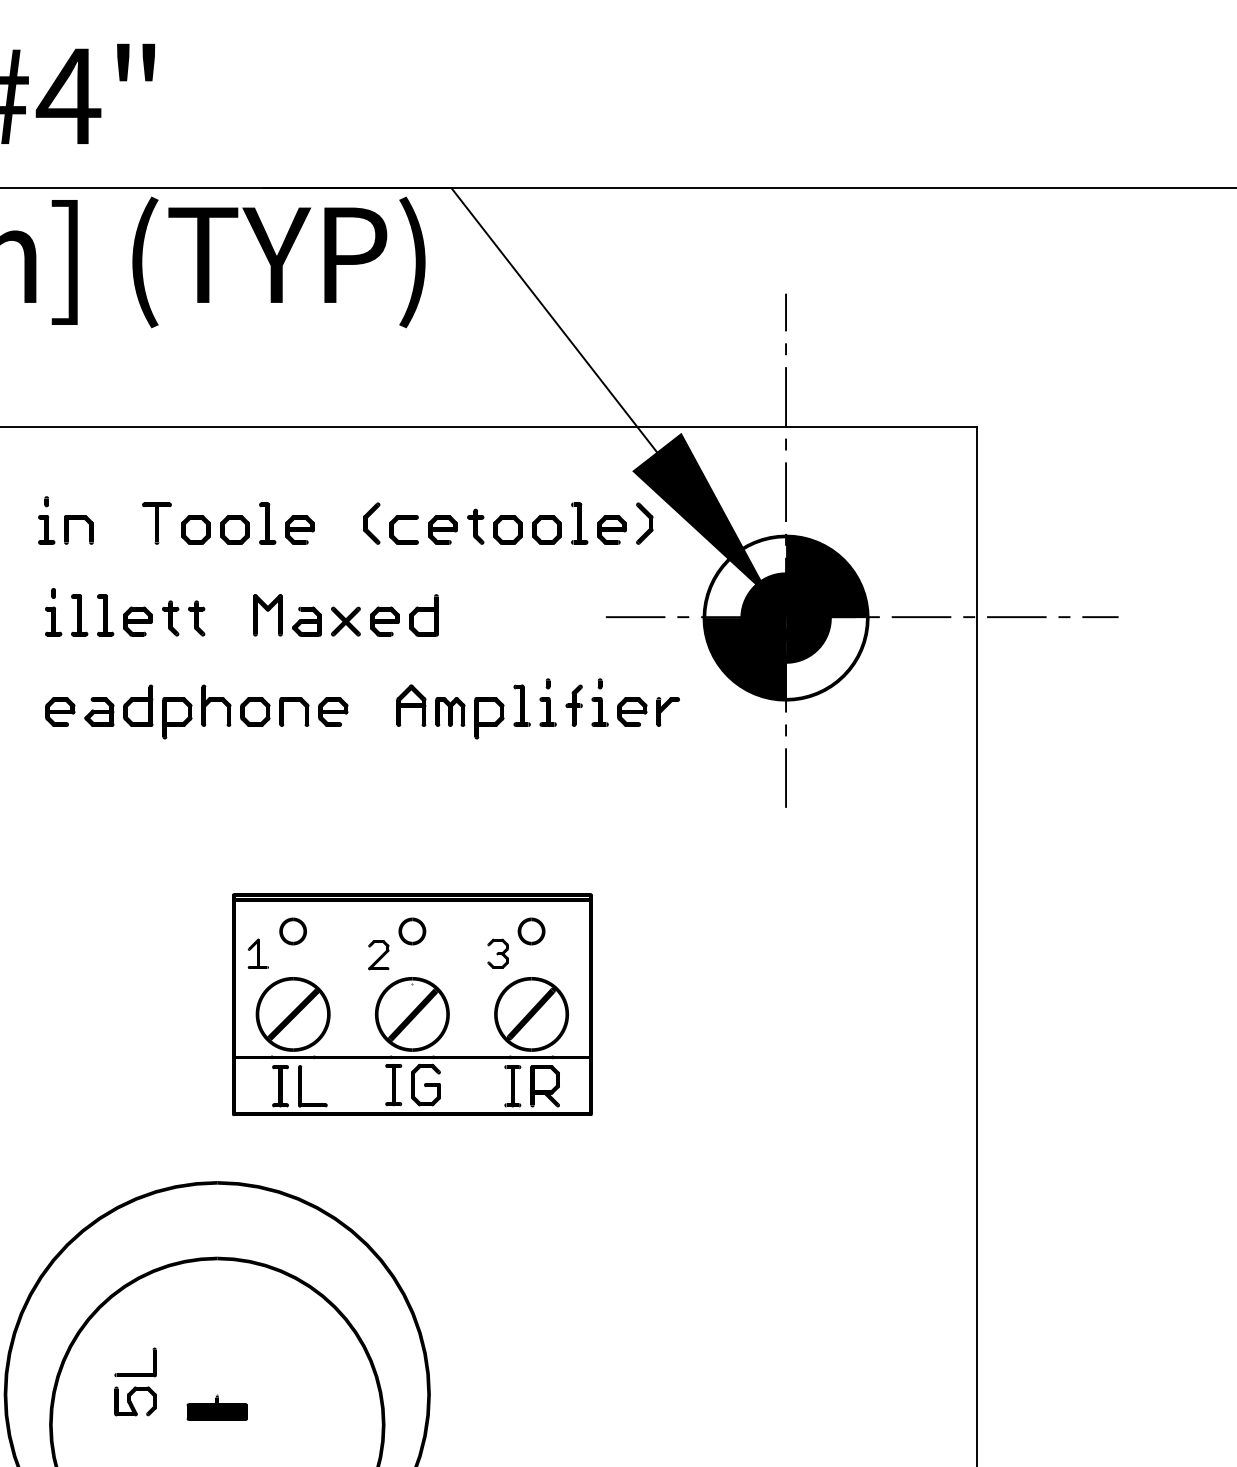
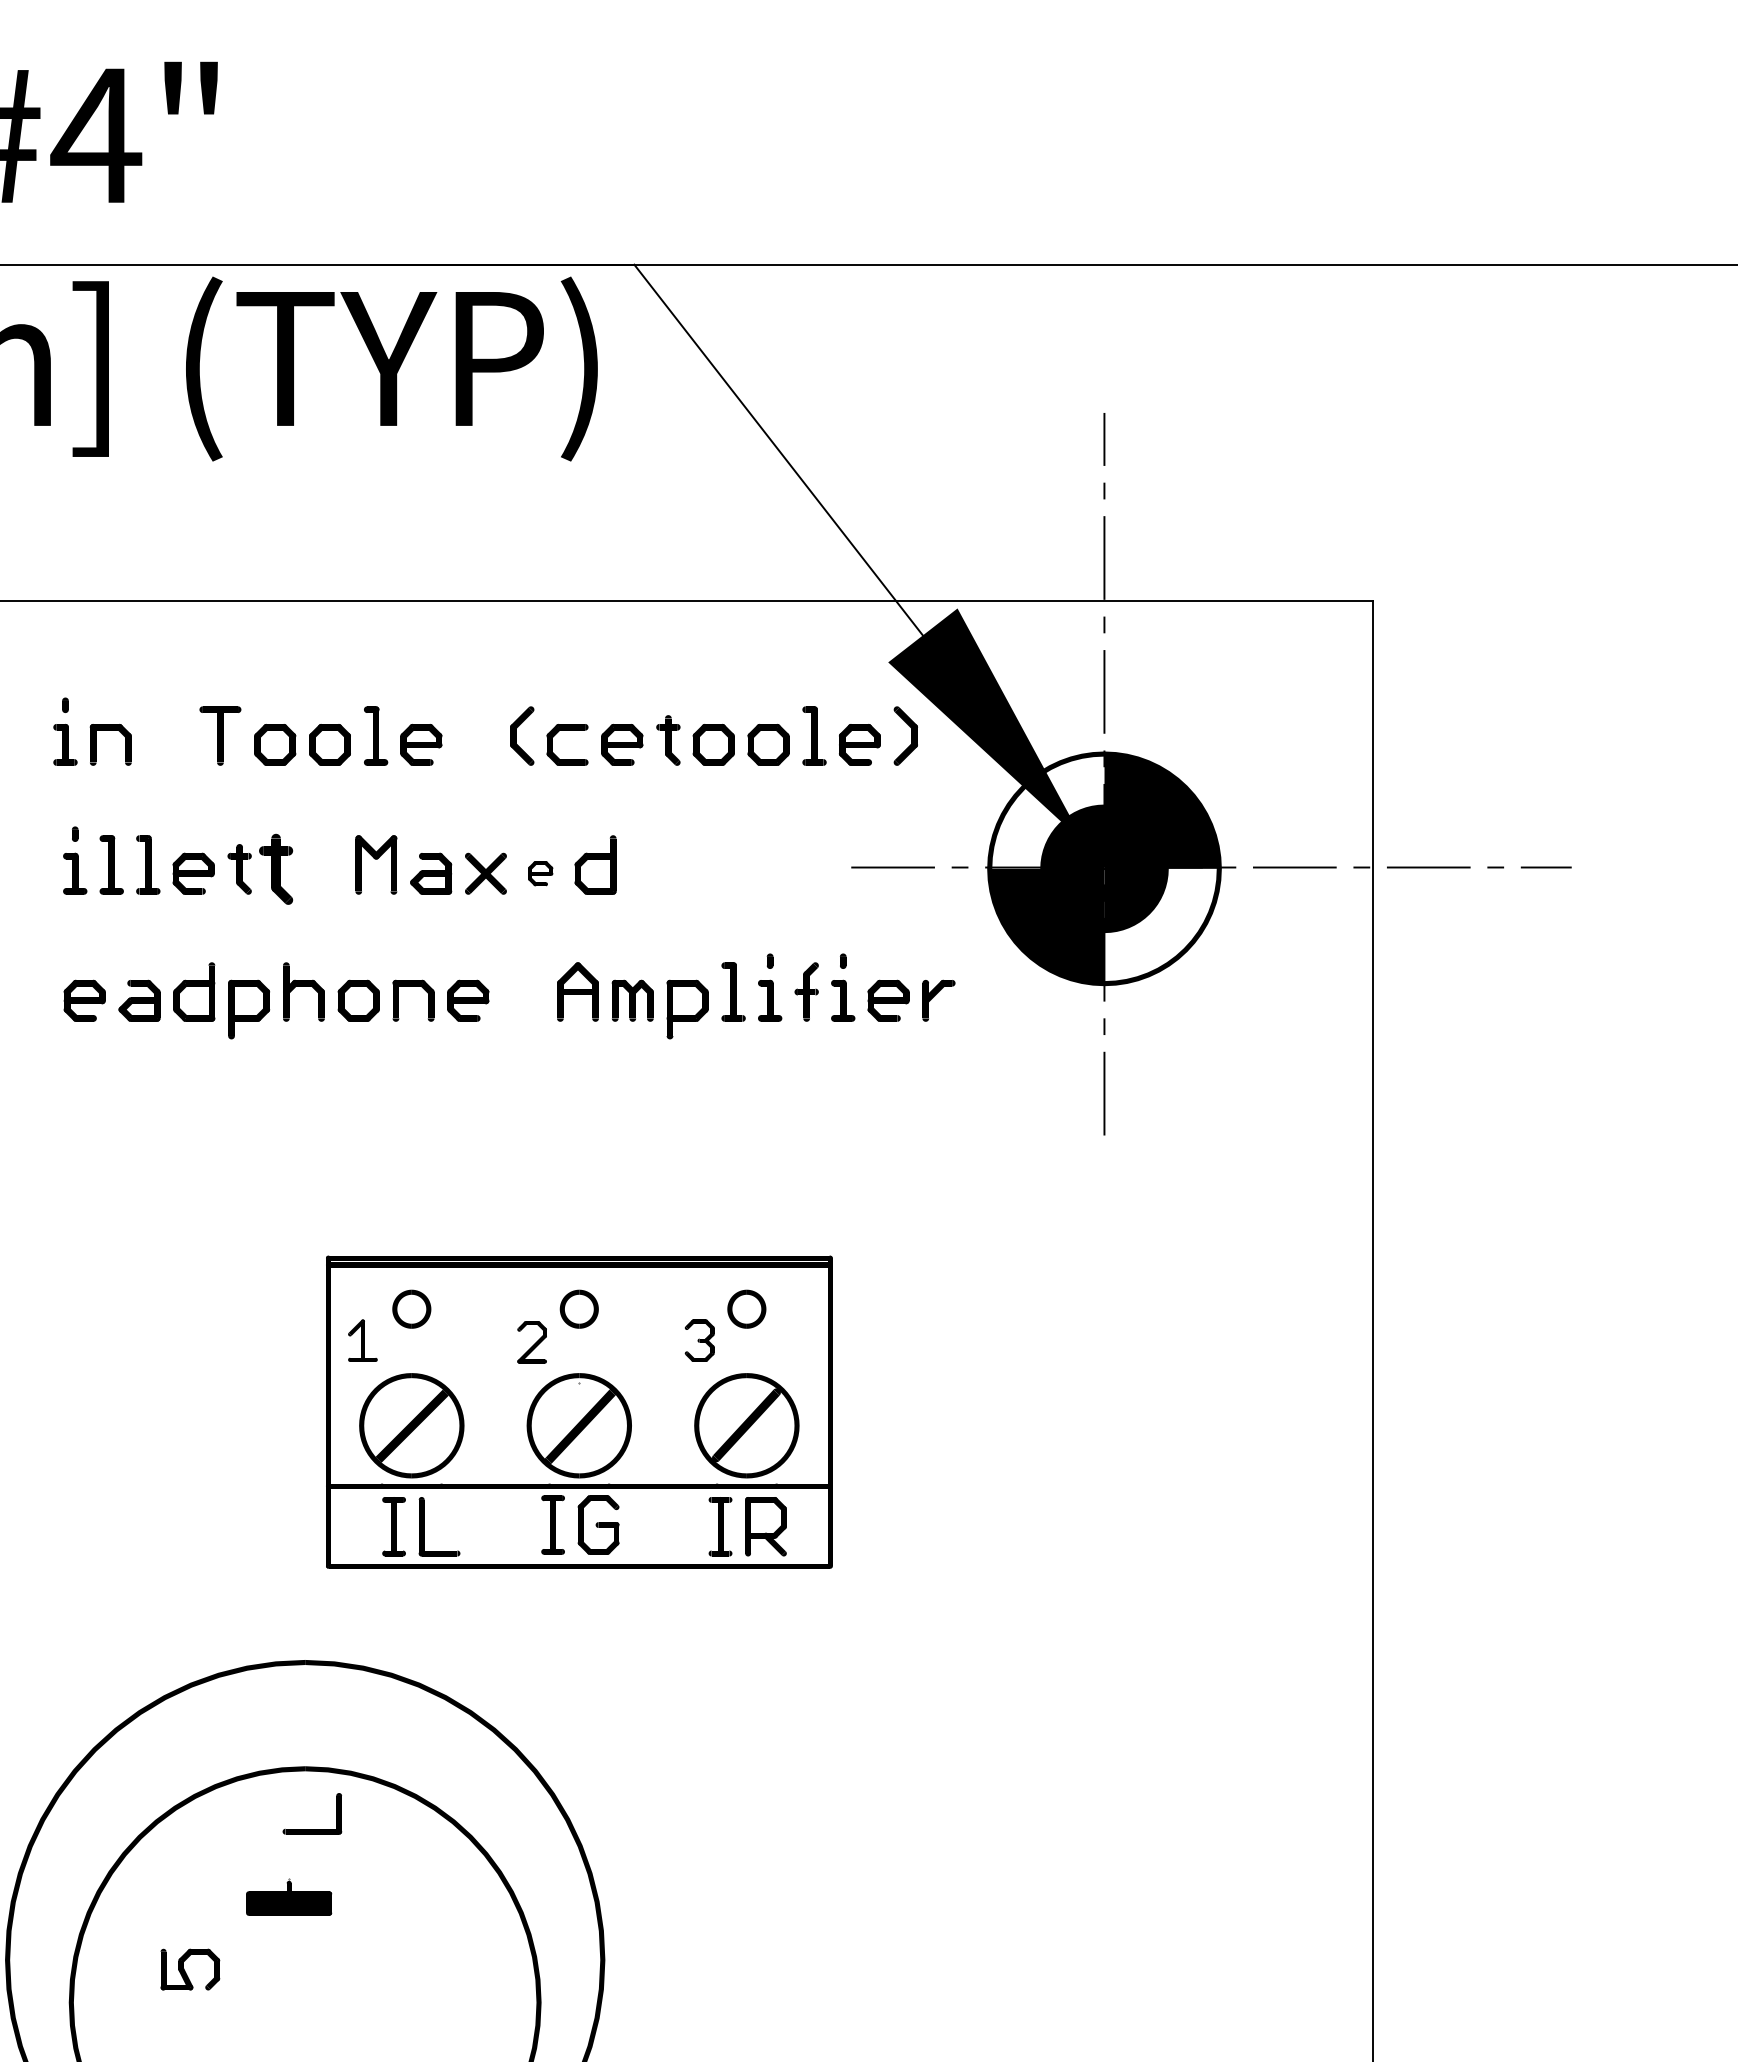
part: (196, 618) -> (276, 869), size x1.4
part: (384, 621) -> (540, 873), size x0.6
part: (135, 1373) -> (312, 1829), moved
part: (217, 1407) -> (289, 1896), moved

